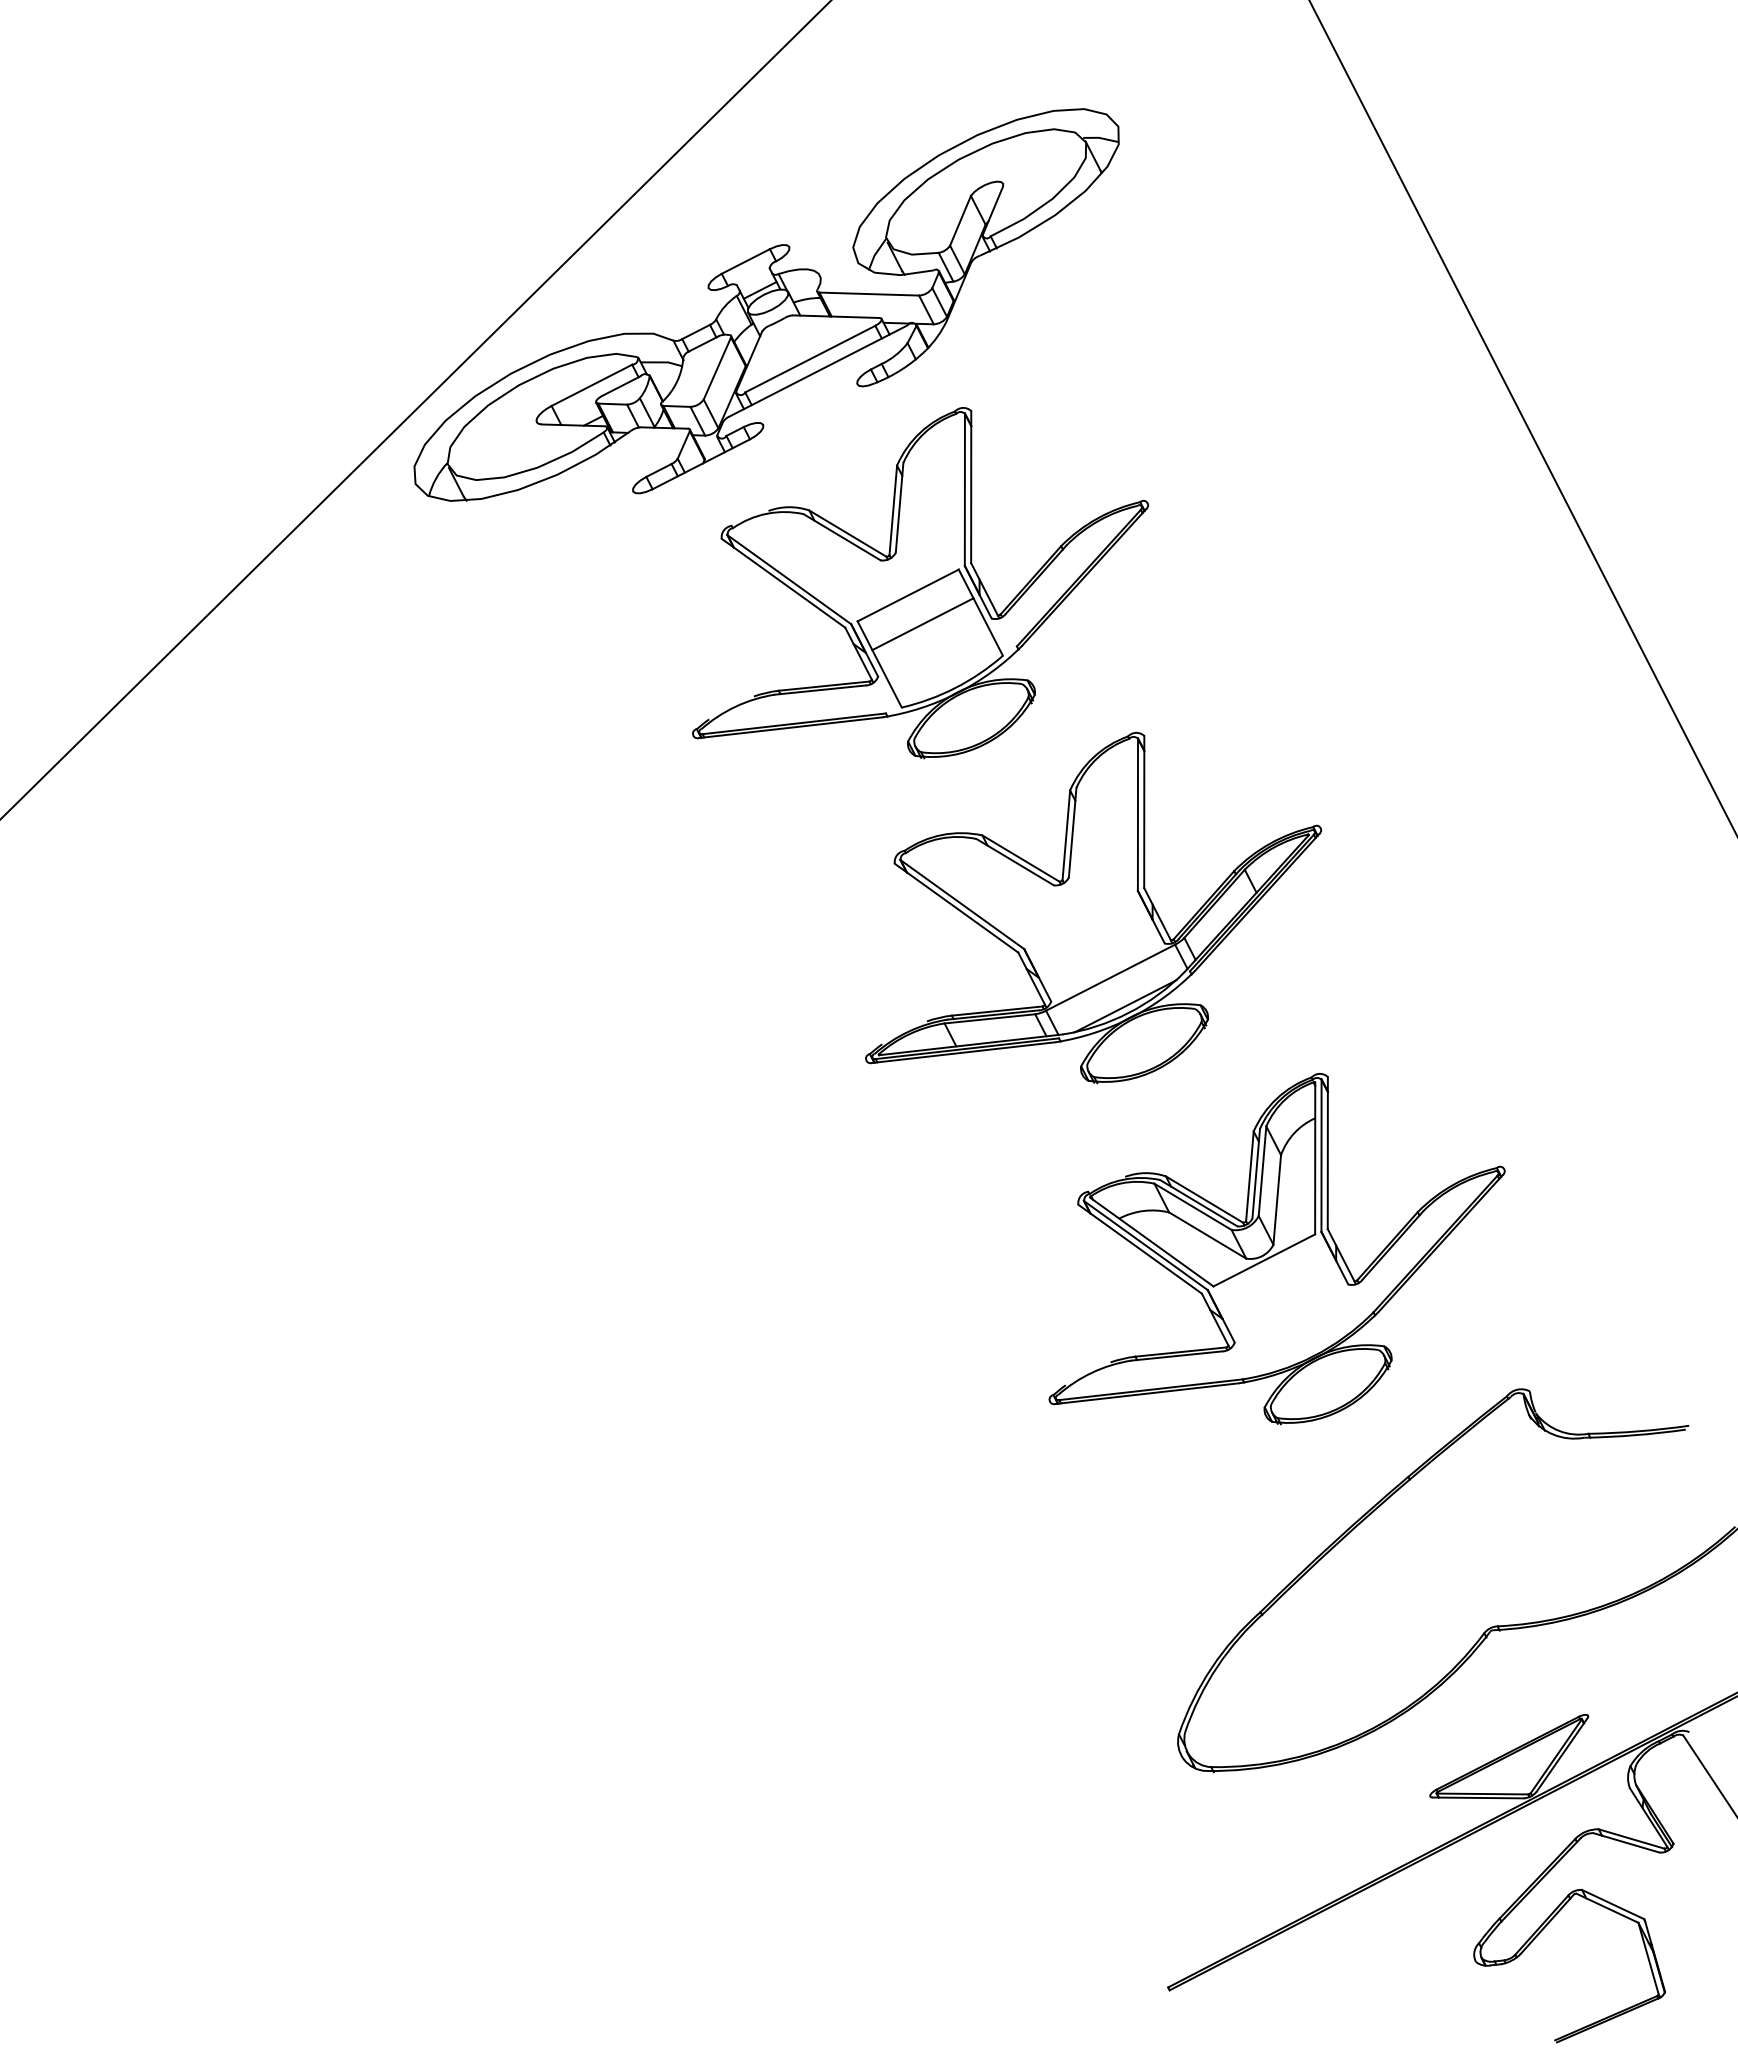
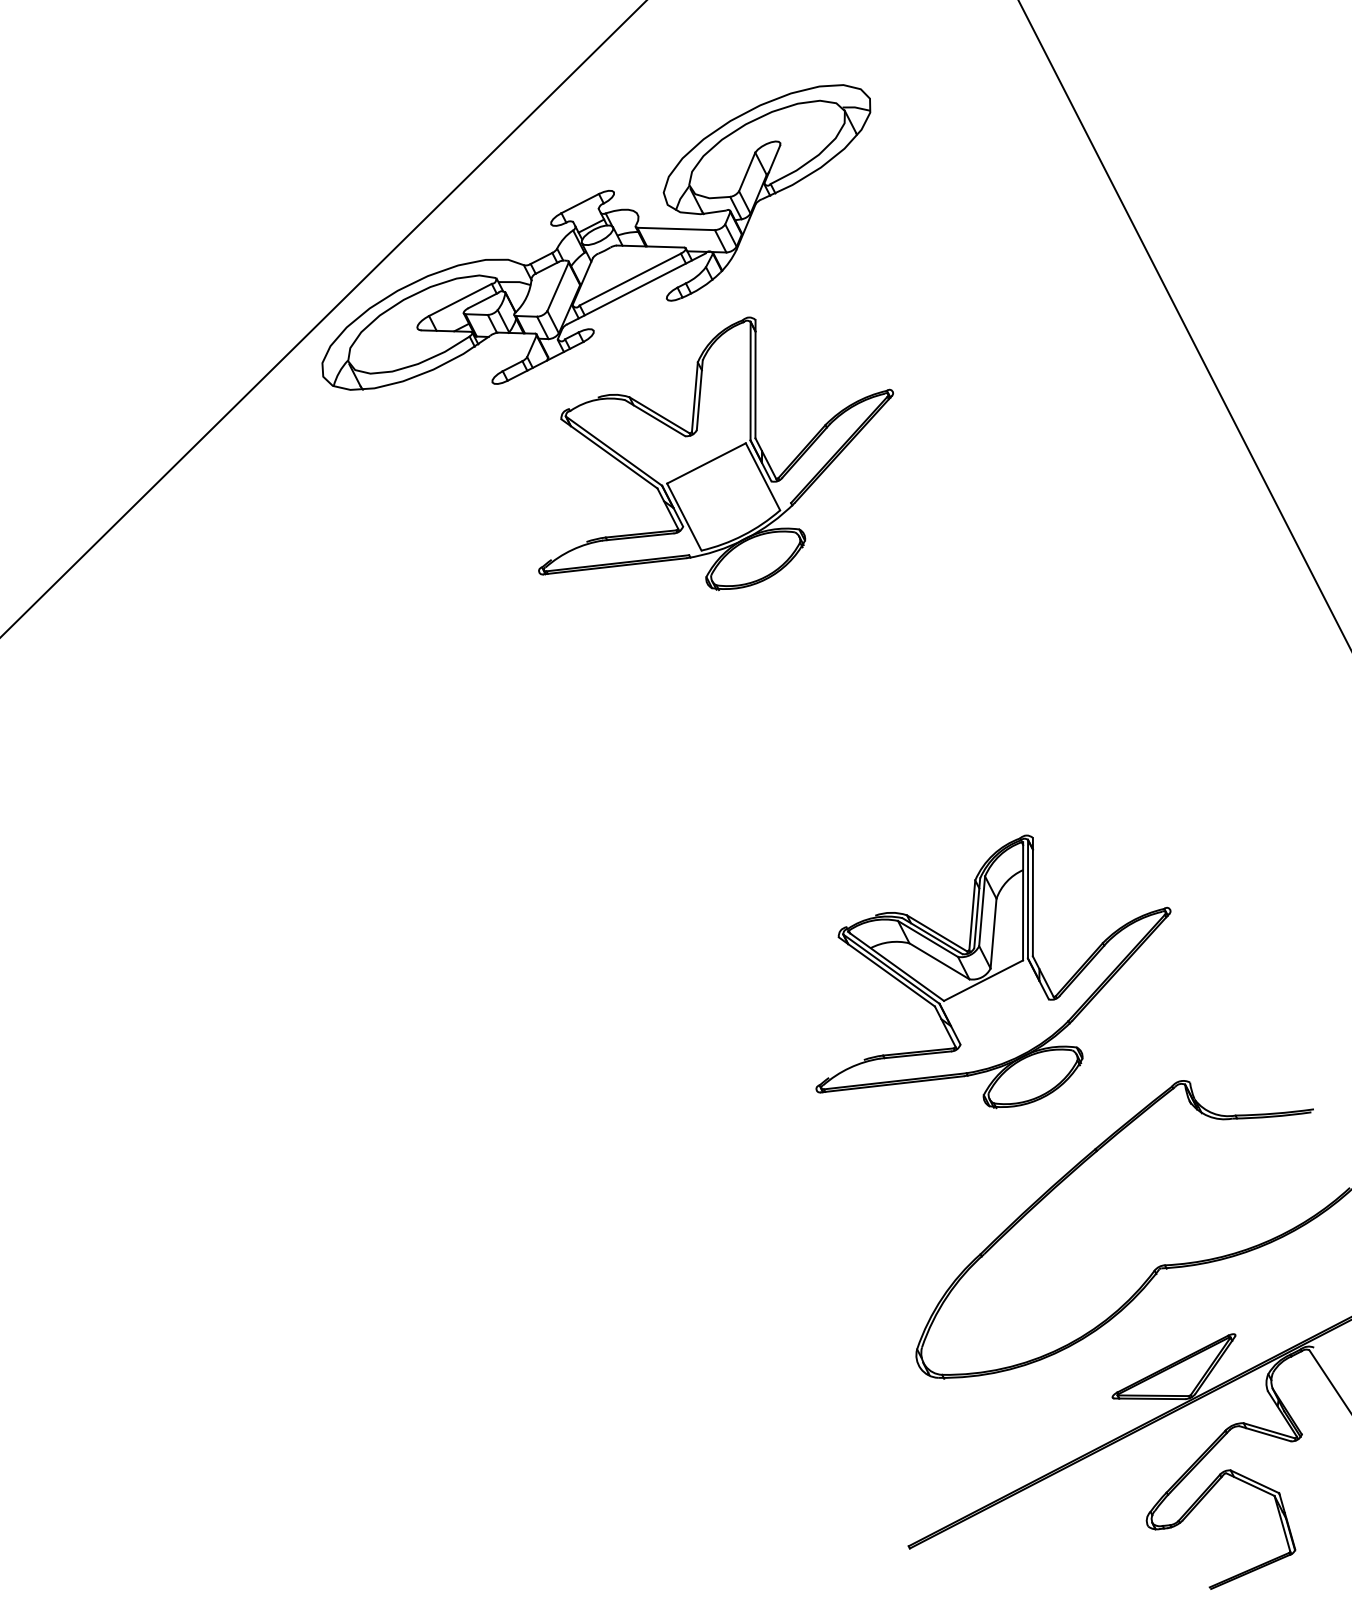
line: (922, 624) -> (717, 486), removed
part: (1093, 908) -> (850, 706), removed

